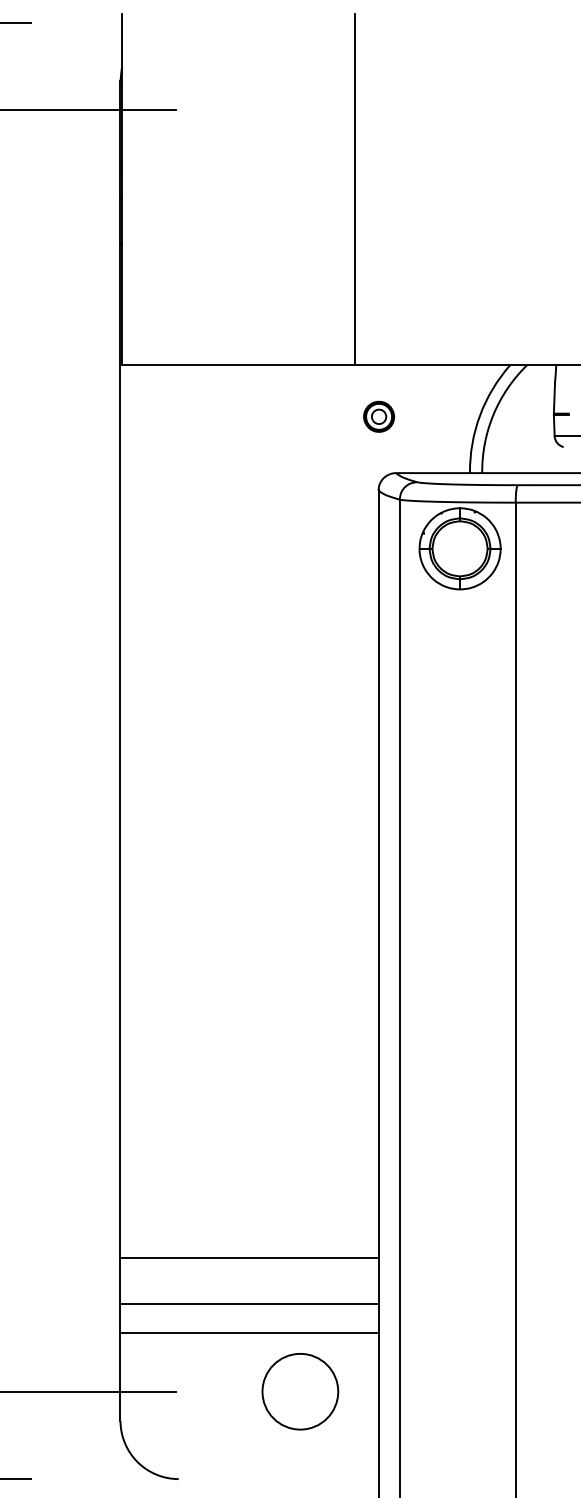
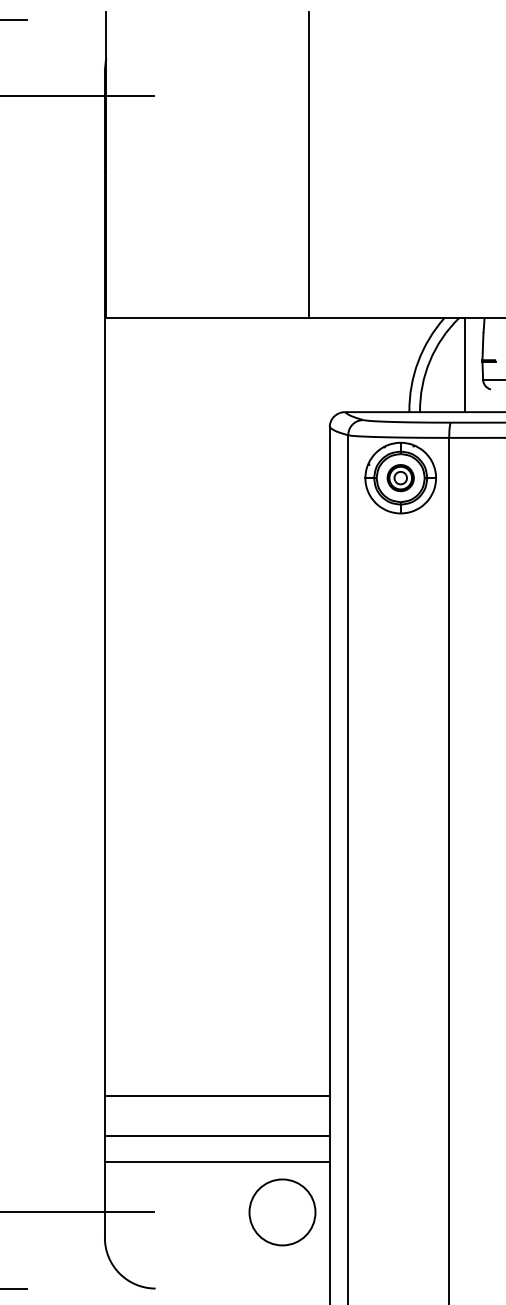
part: (379, 416) -> (401, 477), moved
line: (534, 419) -> (465, 365), added
circle: (300, 1391) -> (282, 1212), moved

